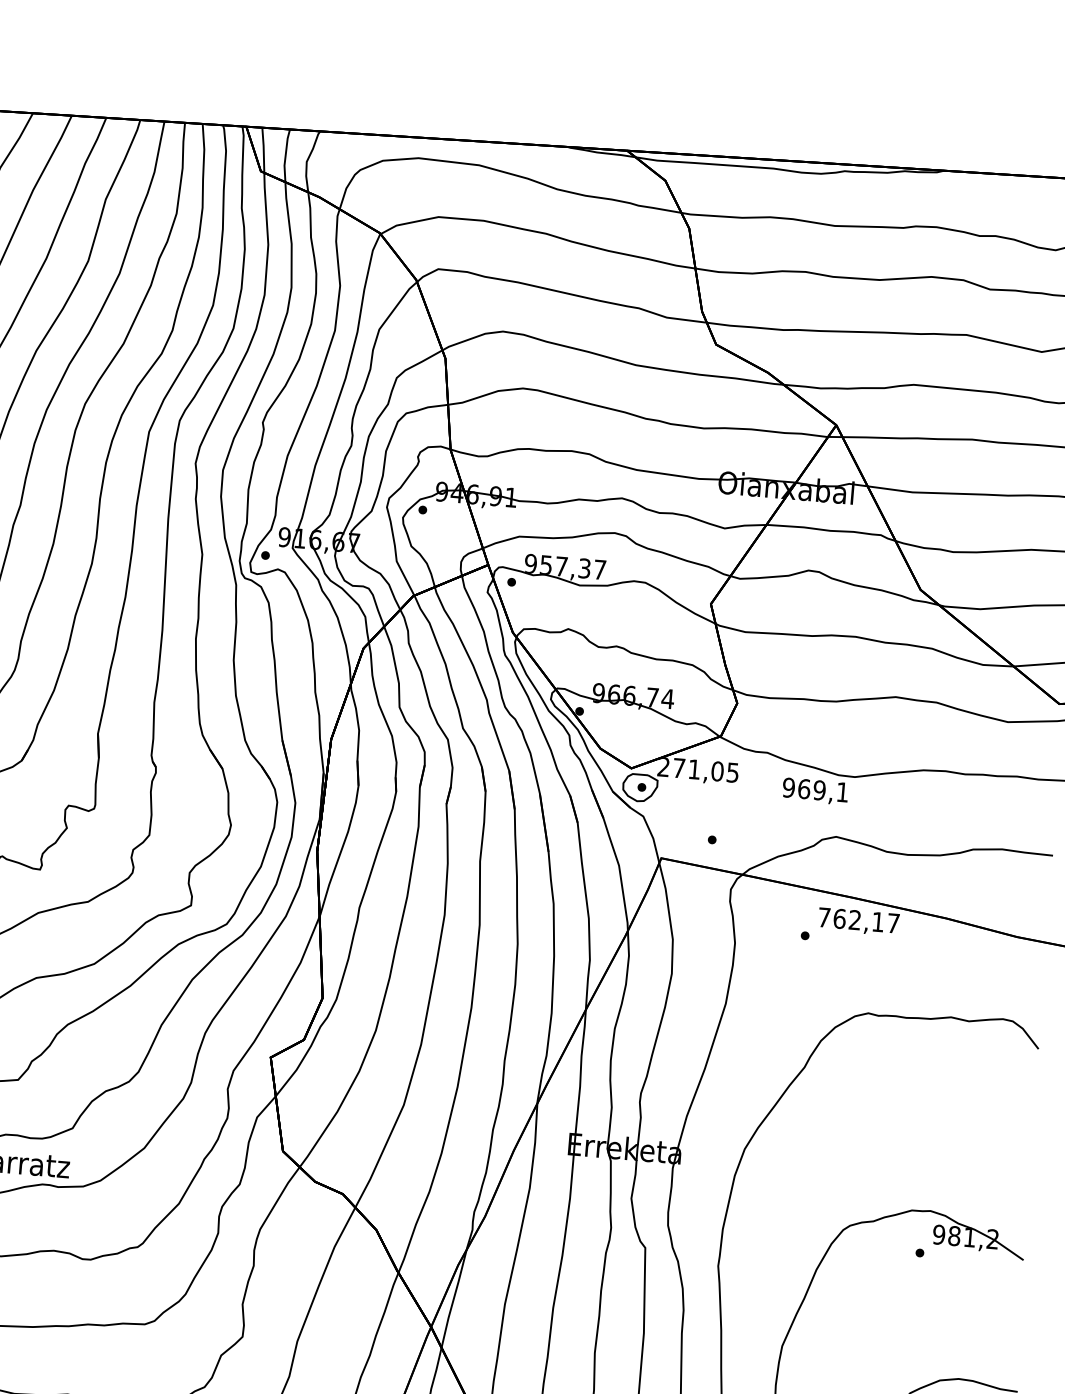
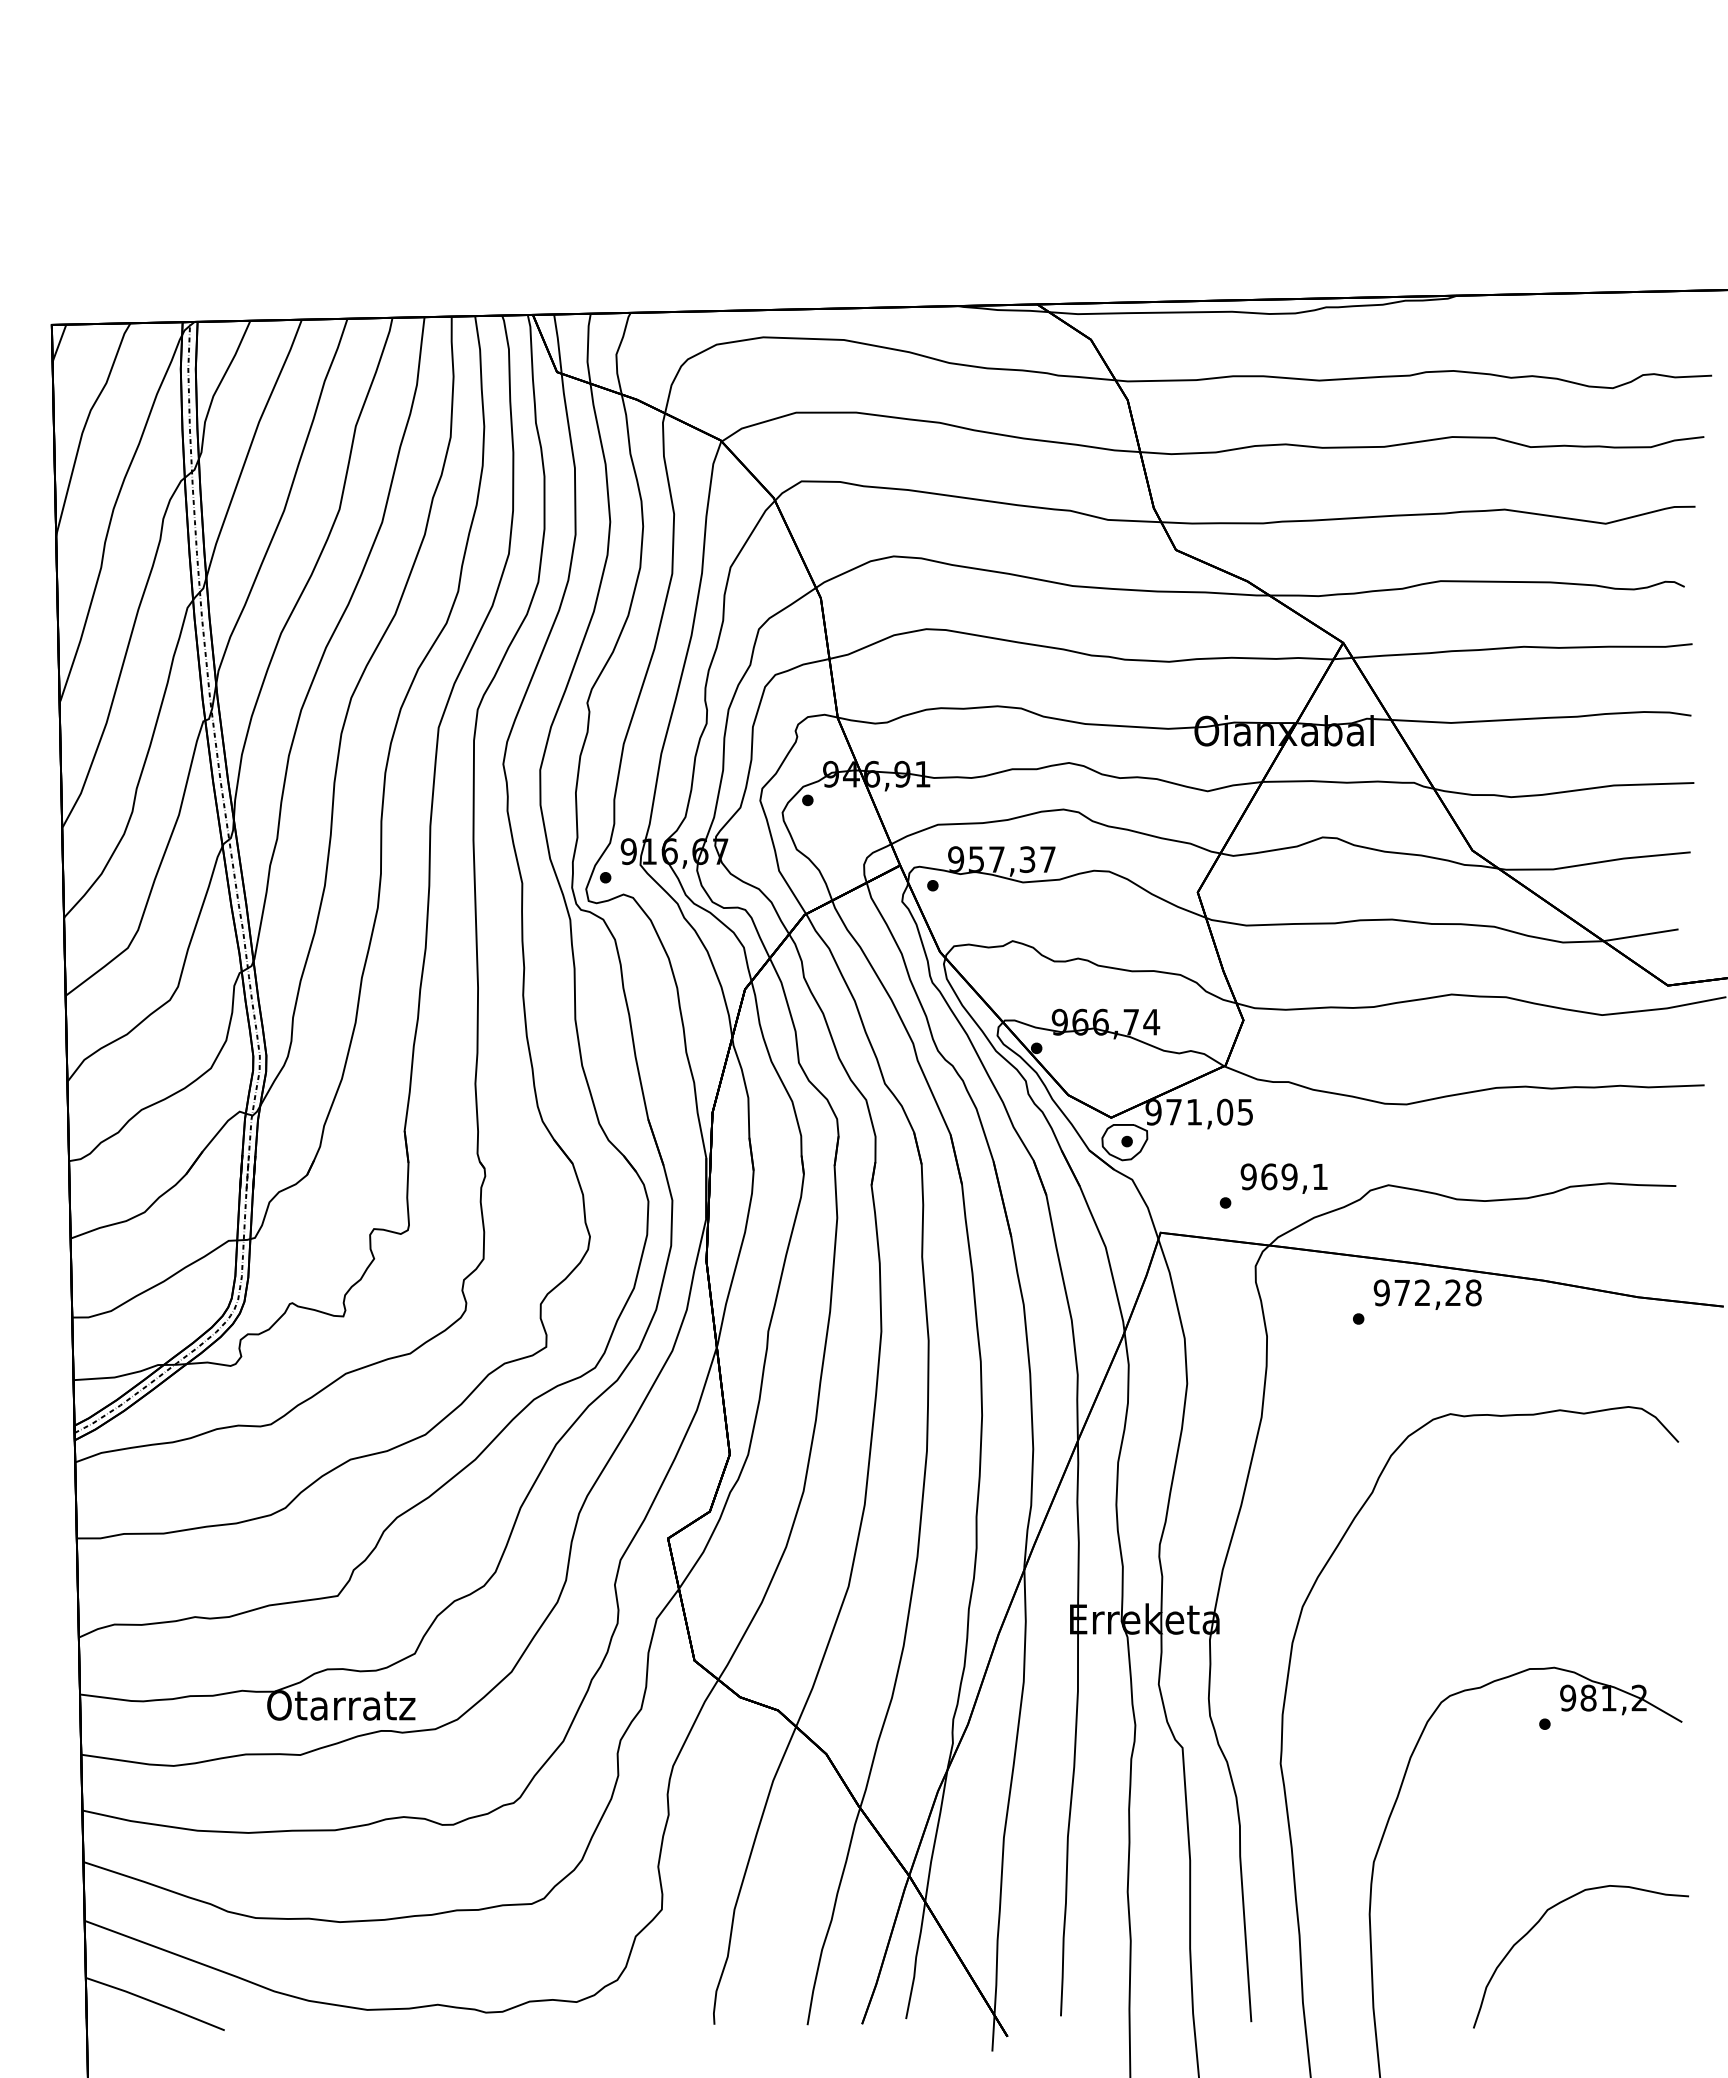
text: (663, 767) -> (1153, 1112), 271,05 -> 971,05
text: (814, 791) -> (1283, 1178), moved
text: (858, 920) -> (1427, 1292), 762,17 -> 972,28

